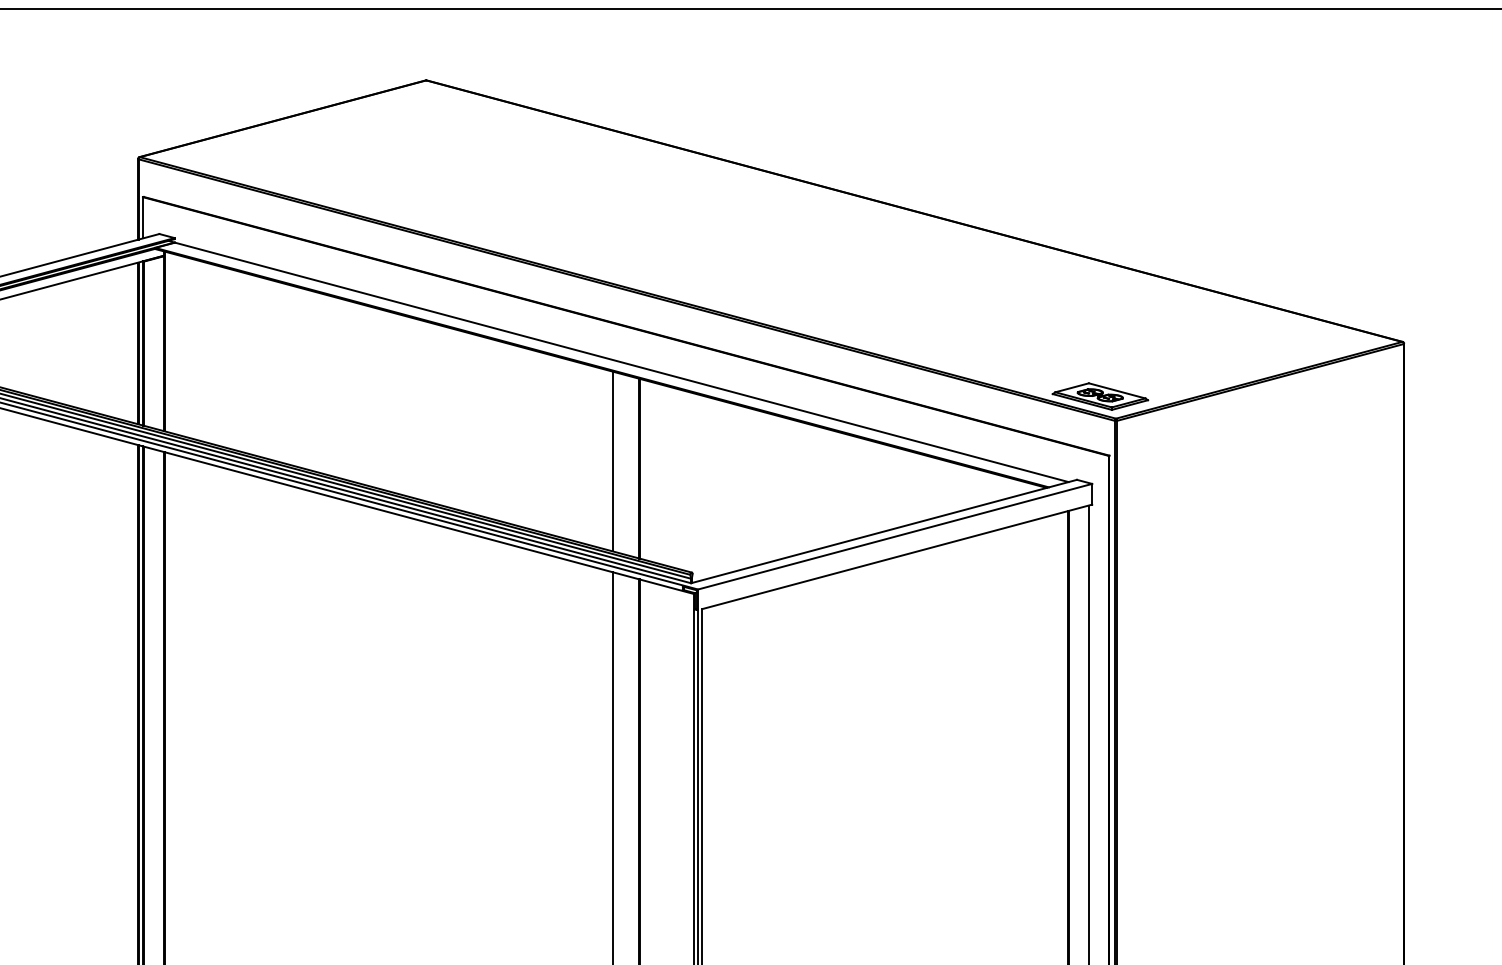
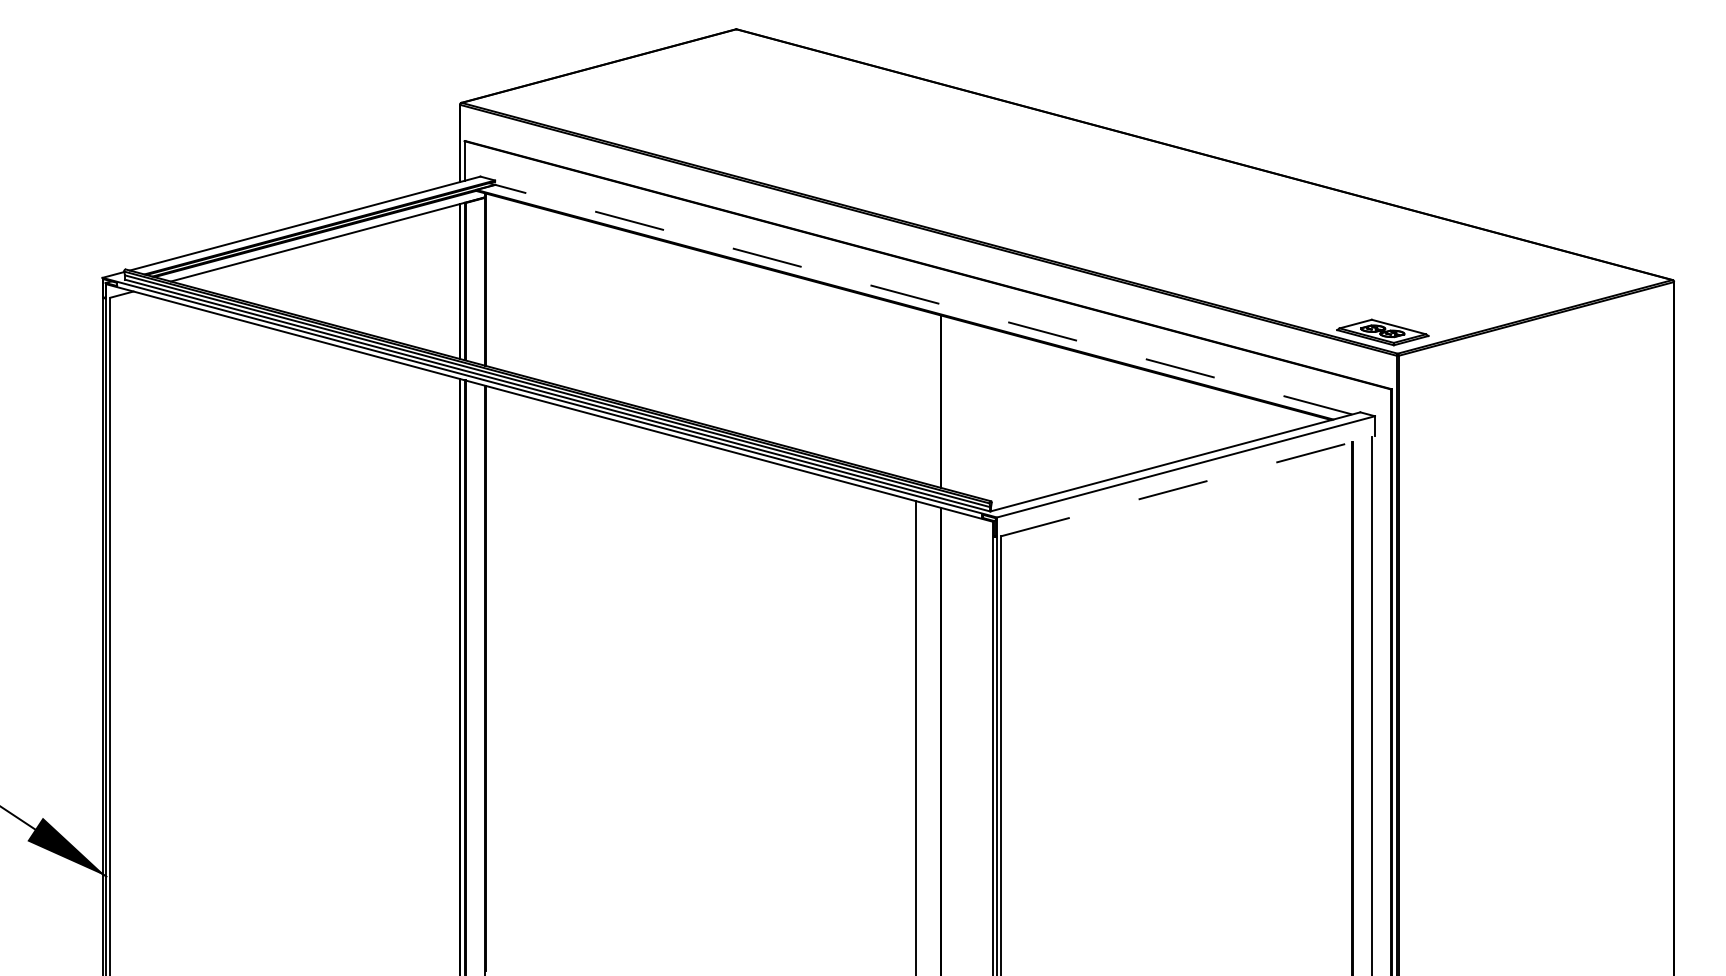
line: (621, 362) -> (923, 299), solid -> dashed
line: (613, 461) -> (915, 394), removed
line: (896, 557) -> (1187, 486), solid -> dashed

